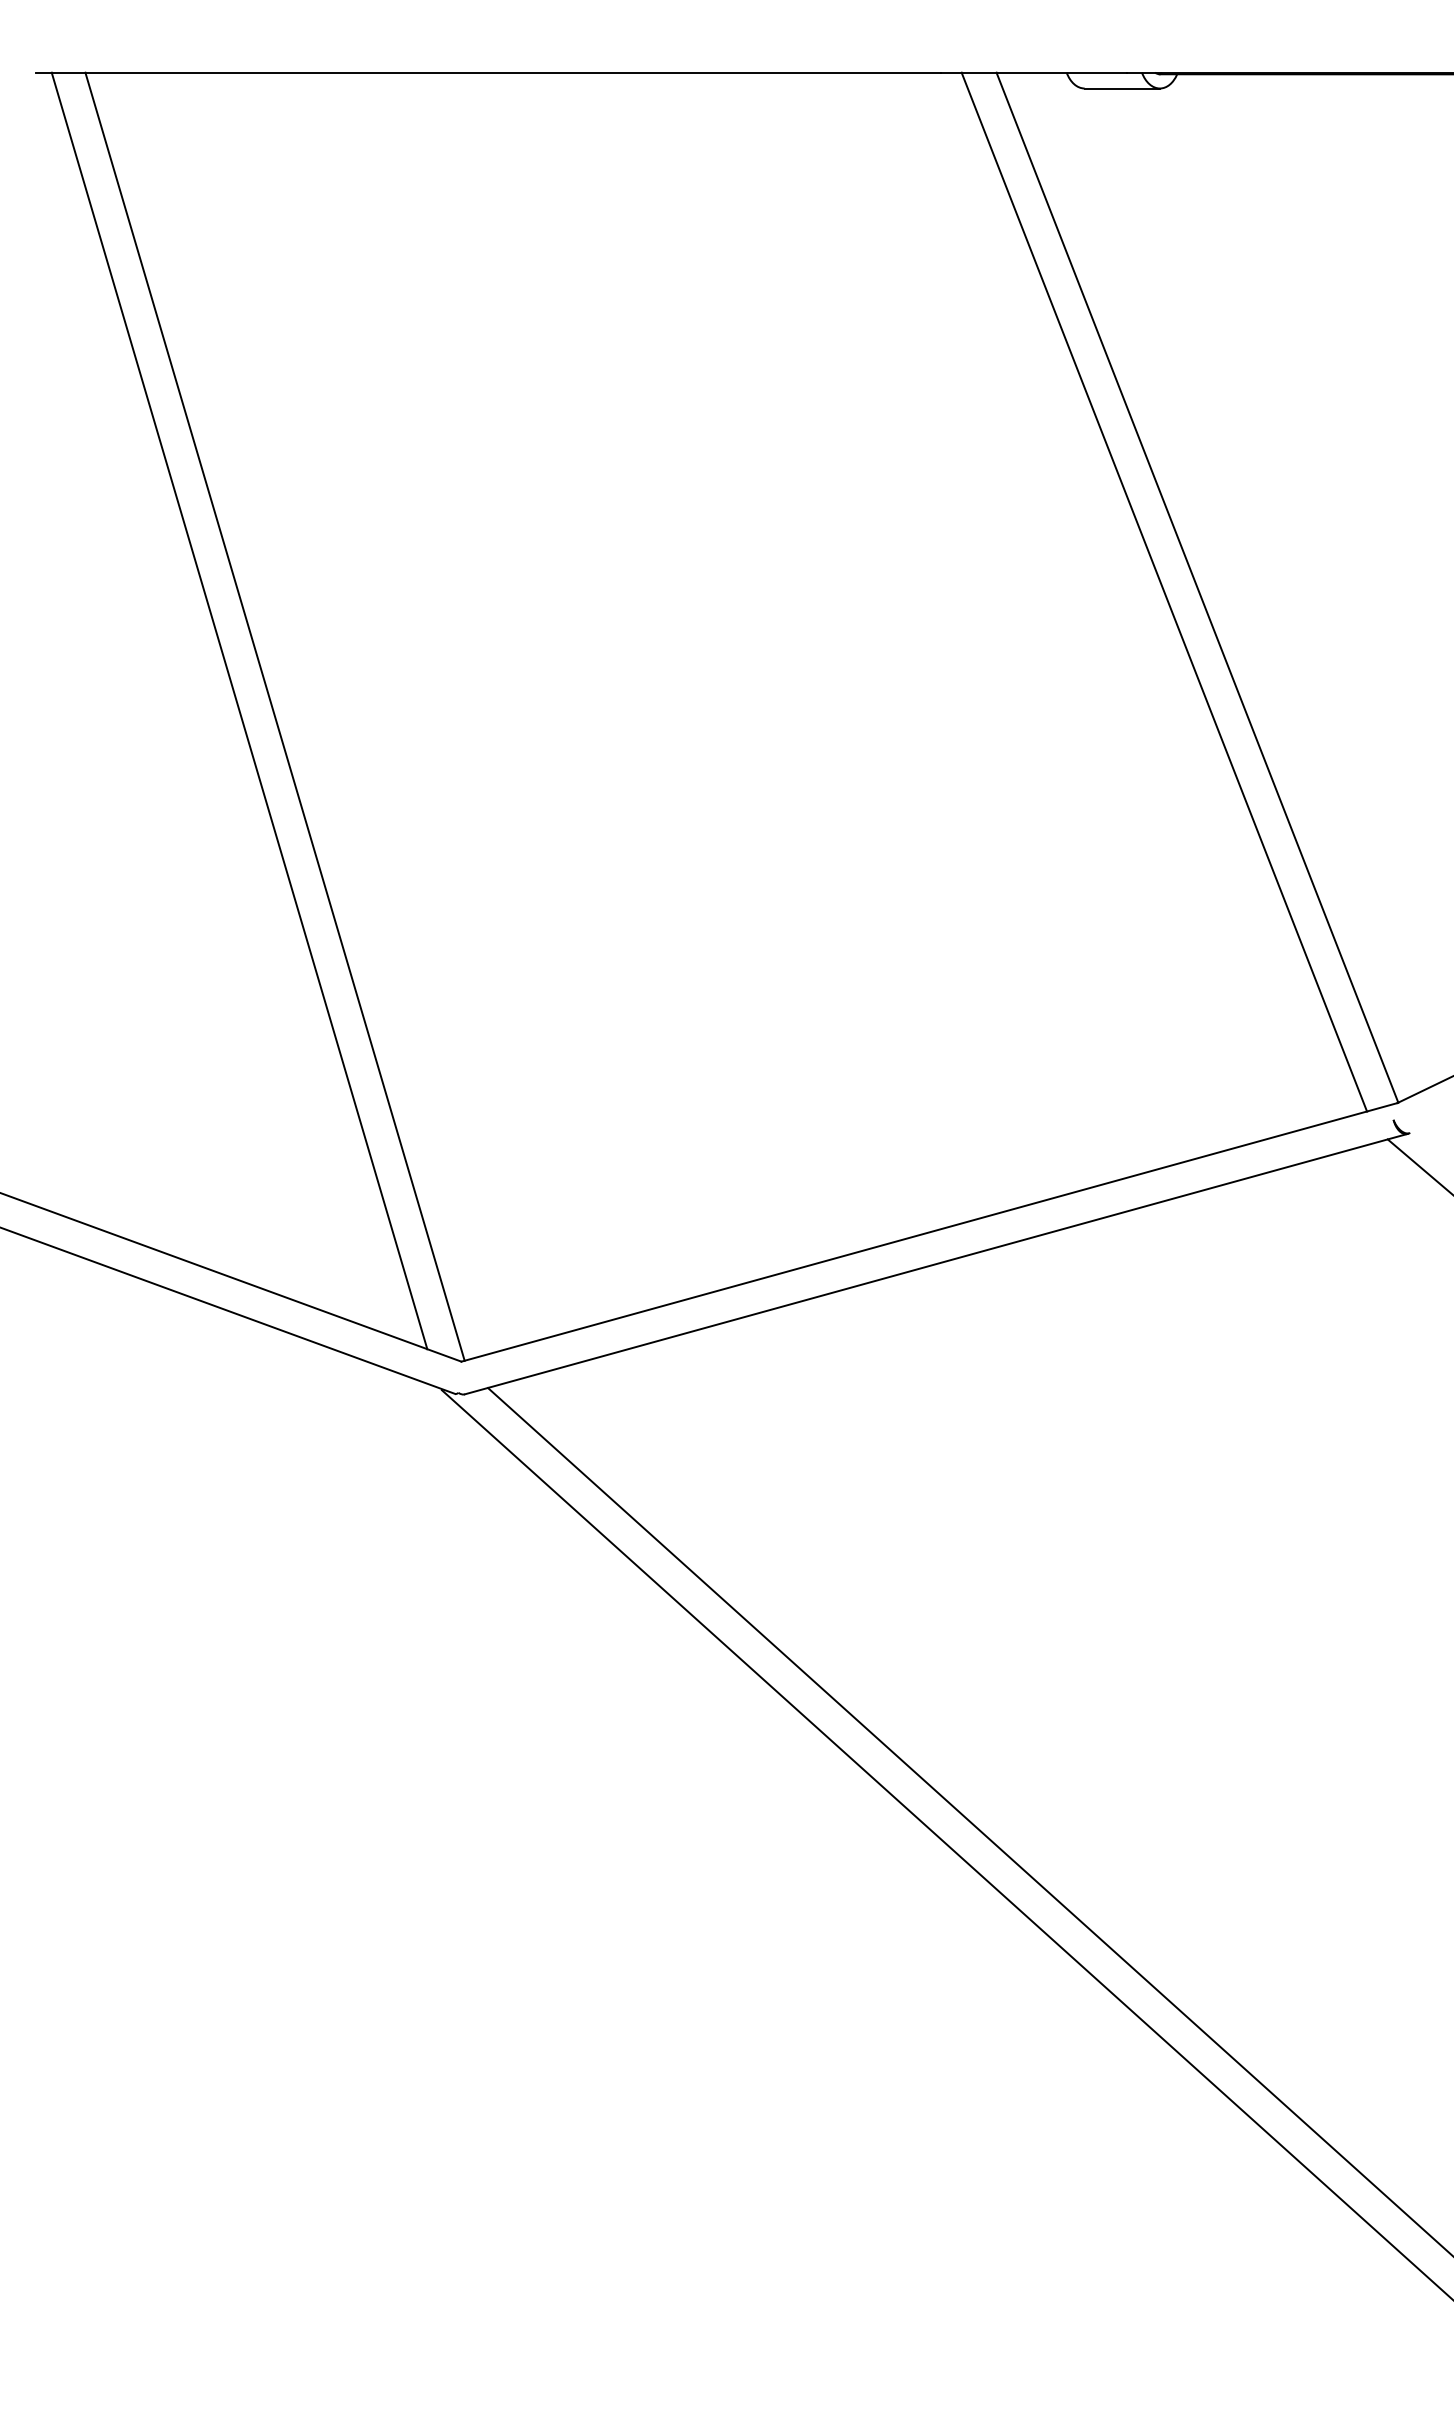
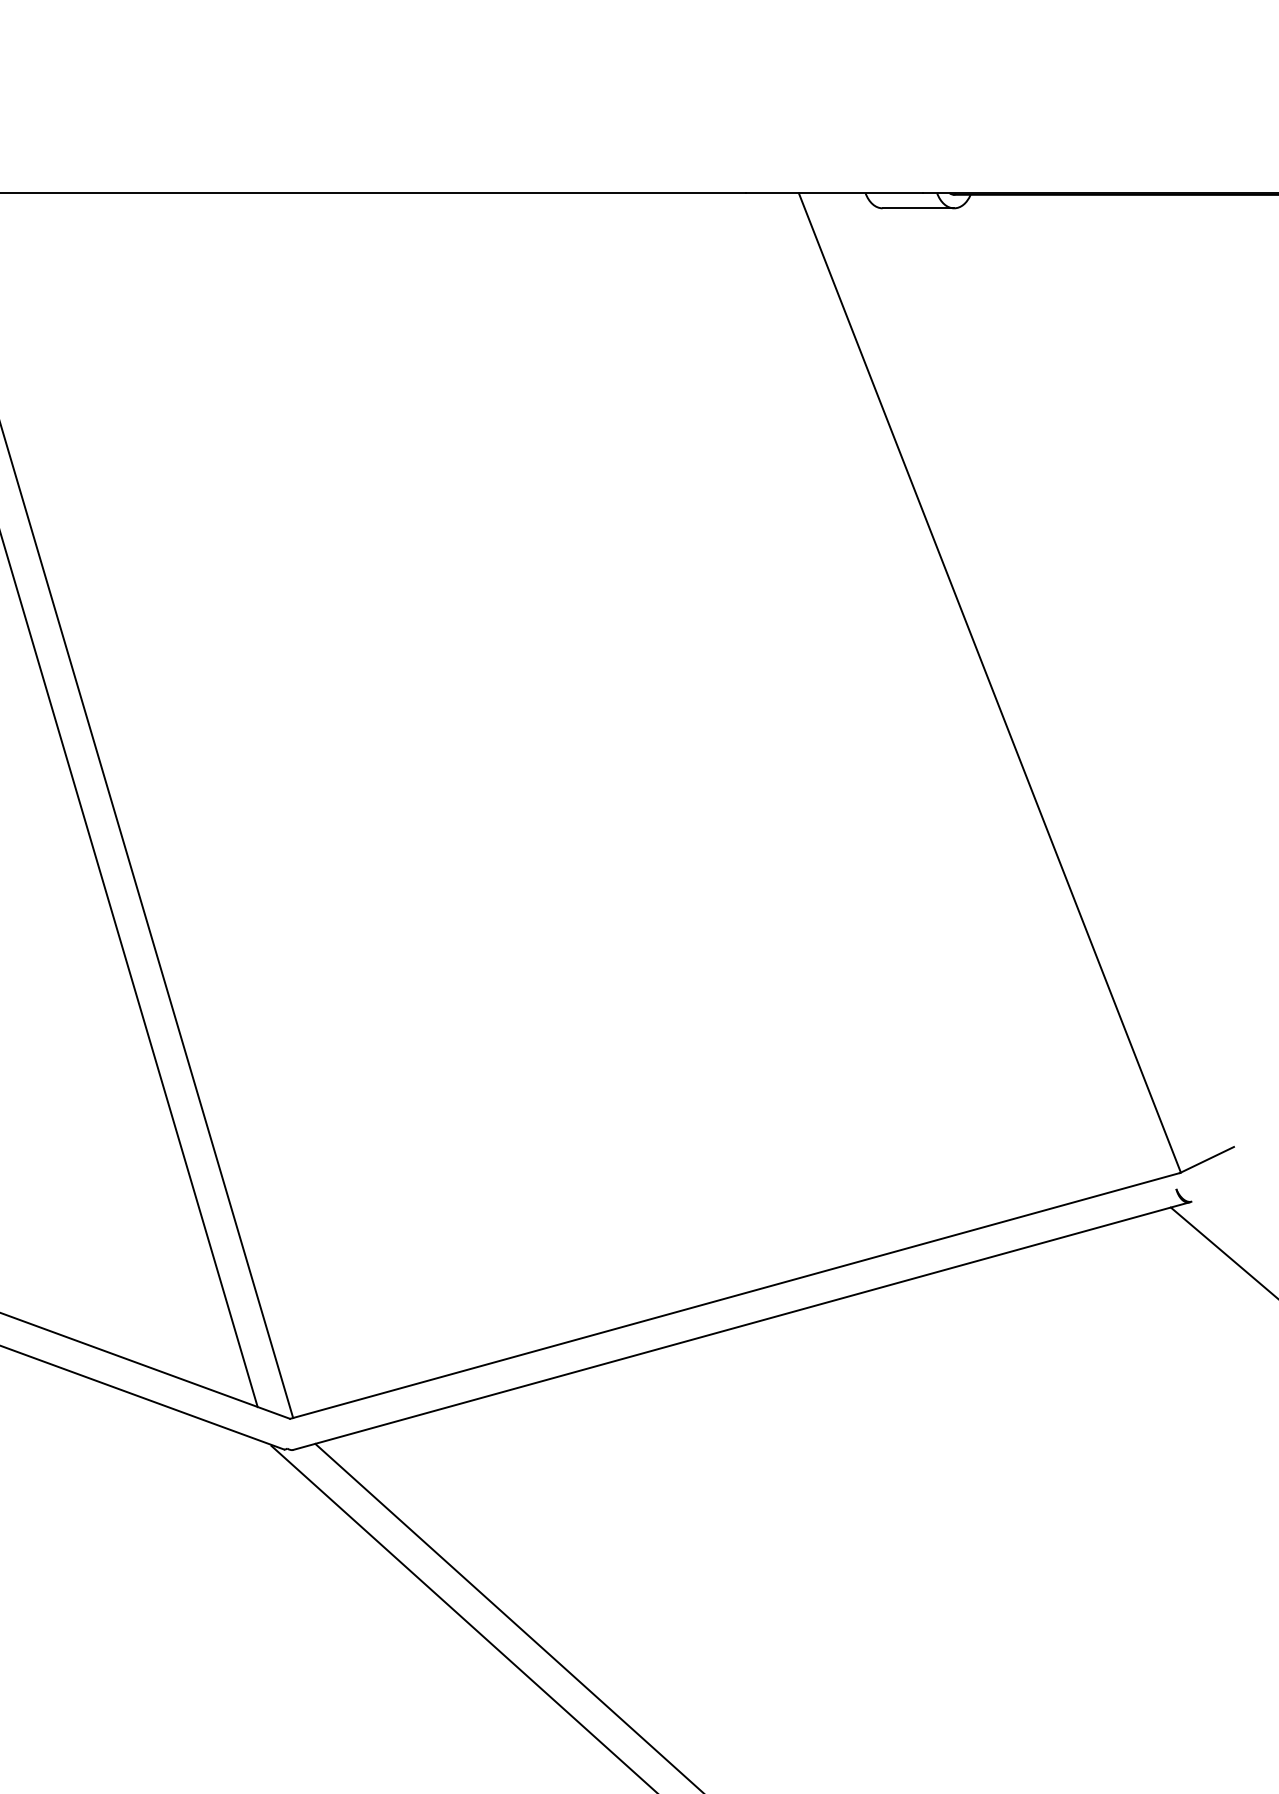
line: (1164, 591) -> (958, 686), removed

